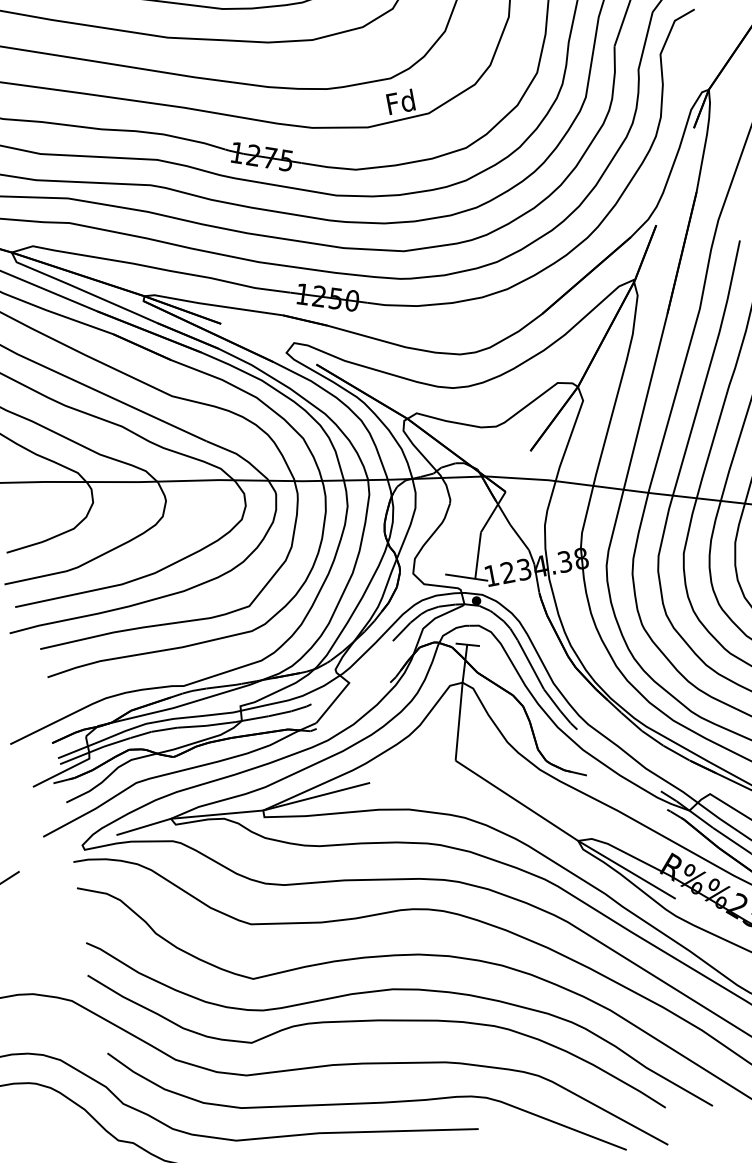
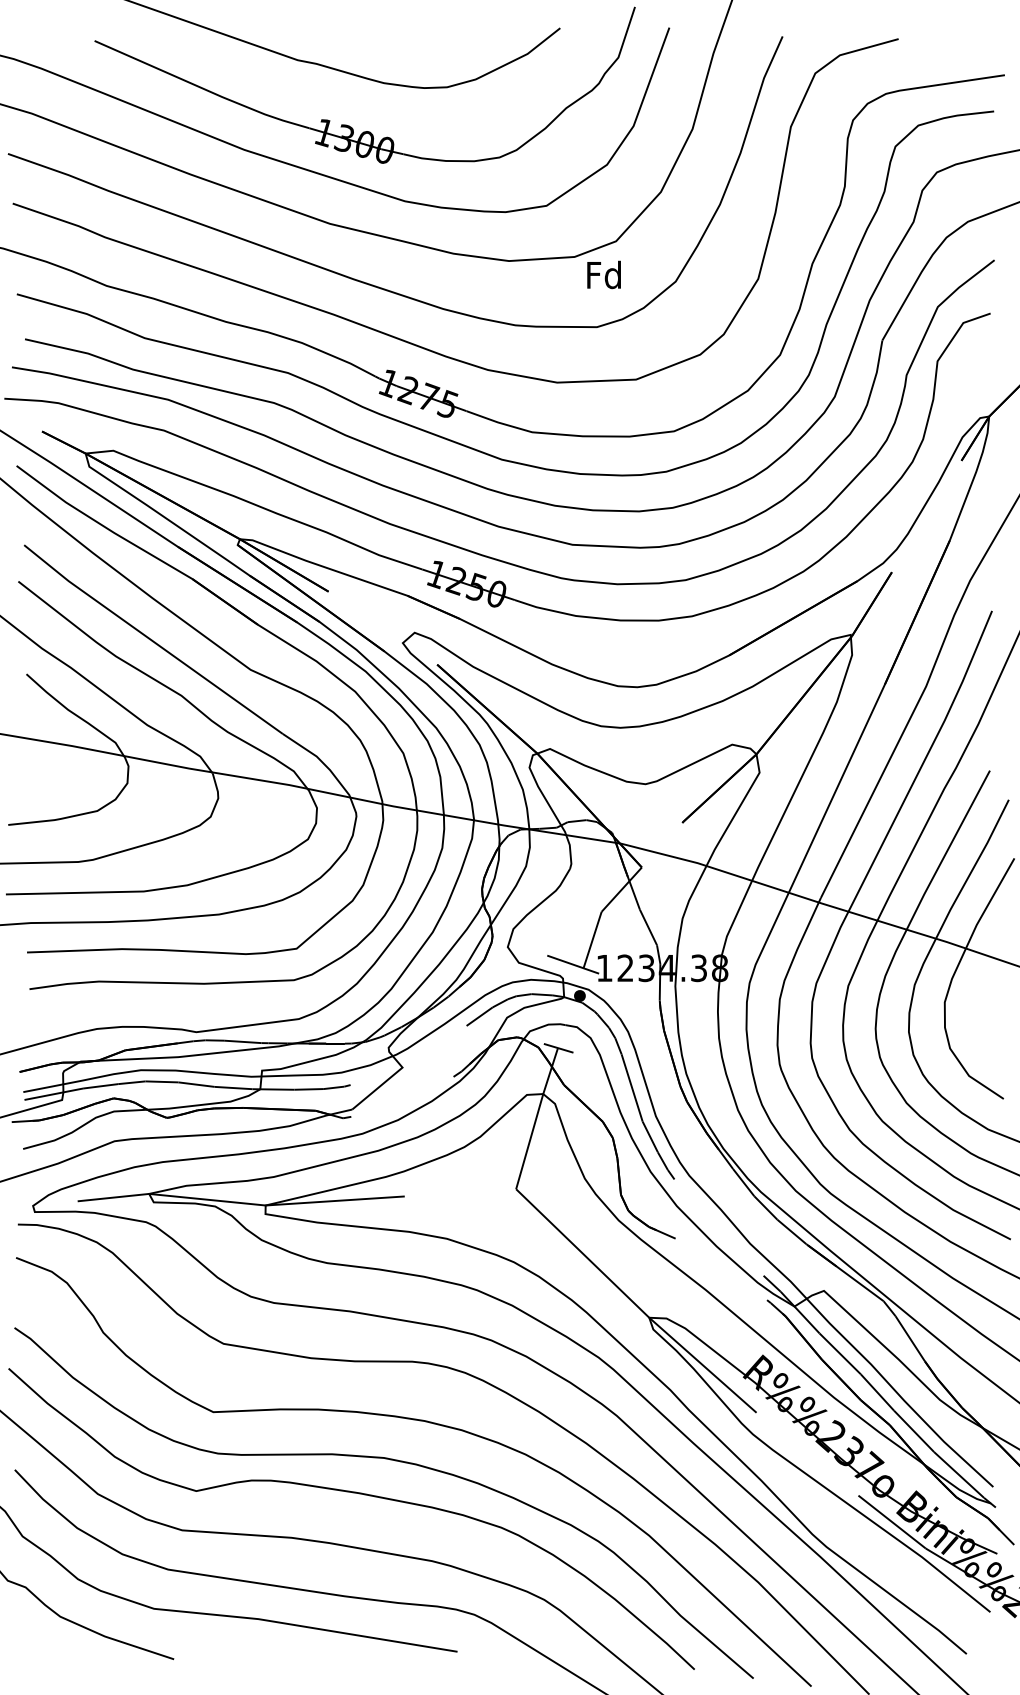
text: (400, 101) -> (603, 274), moved

